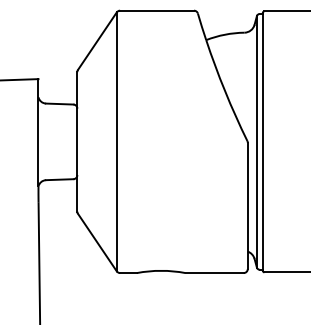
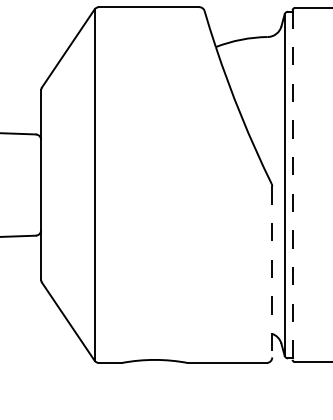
line: (262, 141) -> (292, 184), solid -> dashed
line: (247, 206) -> (271, 272), solid -> dashed

